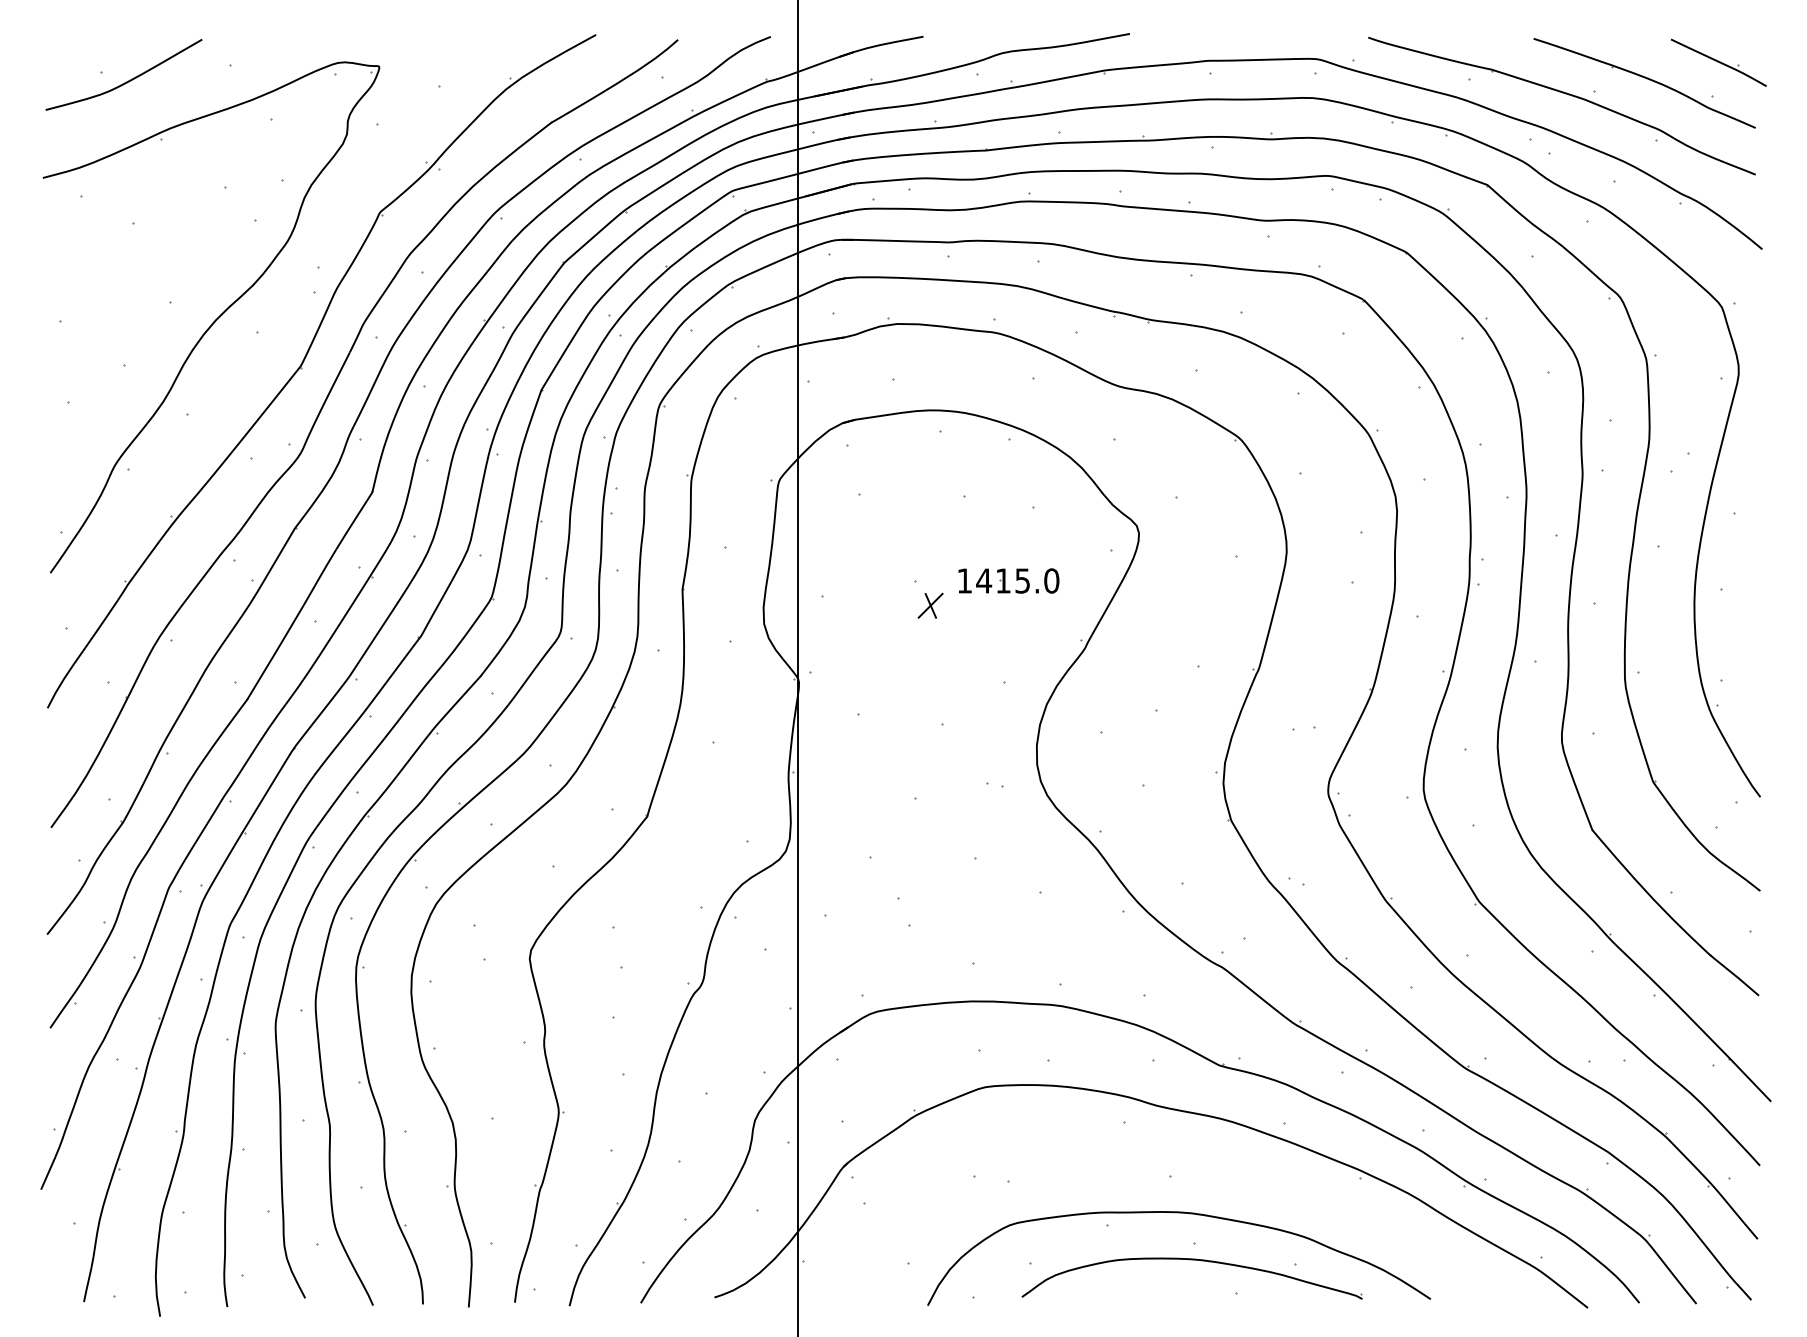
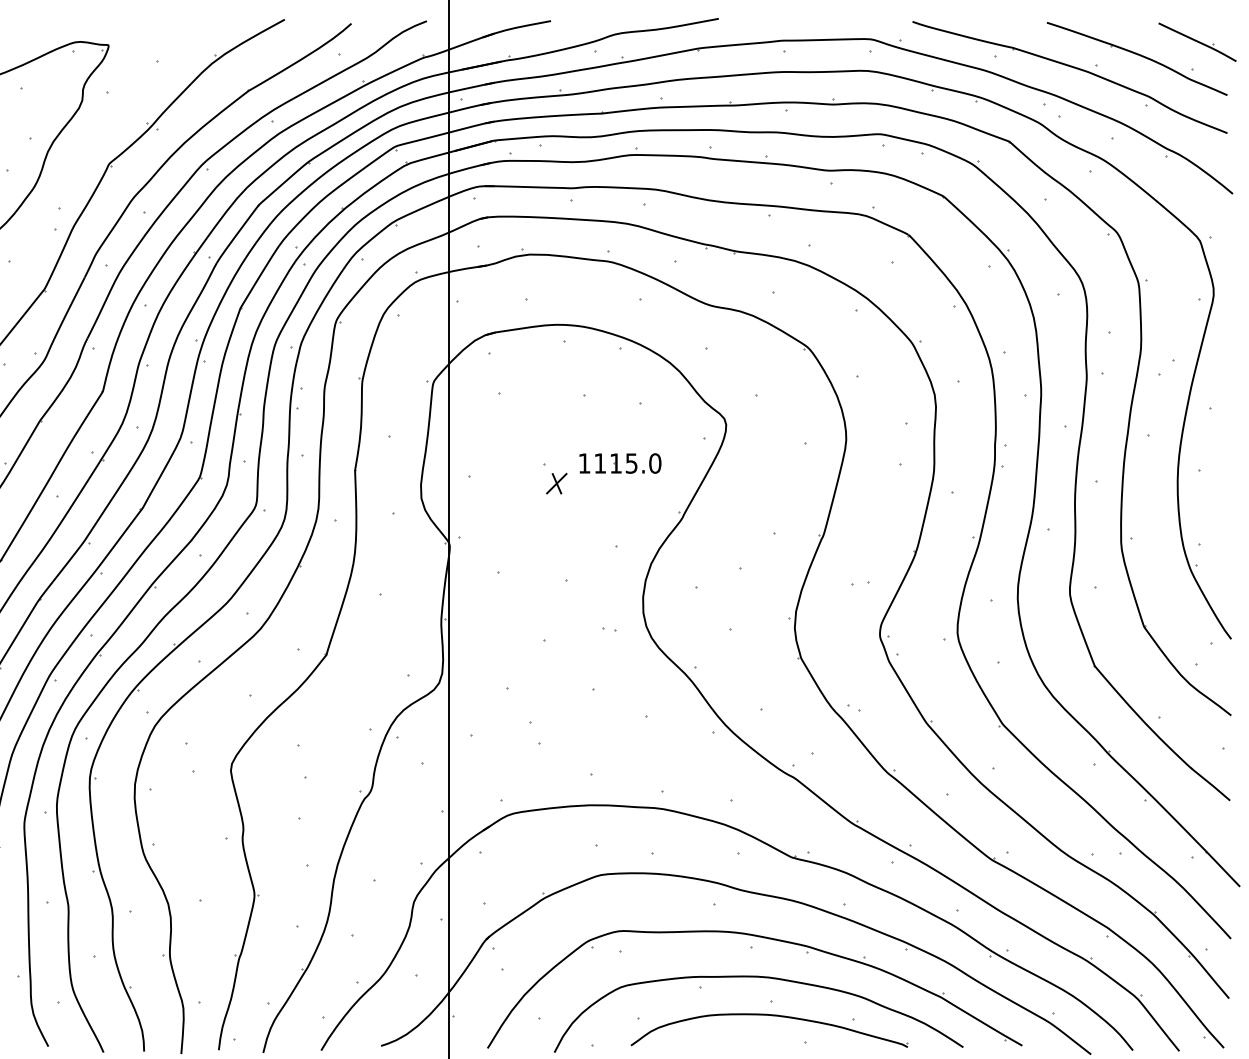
text: (984, 580) -> (600, 463), 1415.0 -> 1115.0
part: (1187, 1165) -> (765, 938), added

